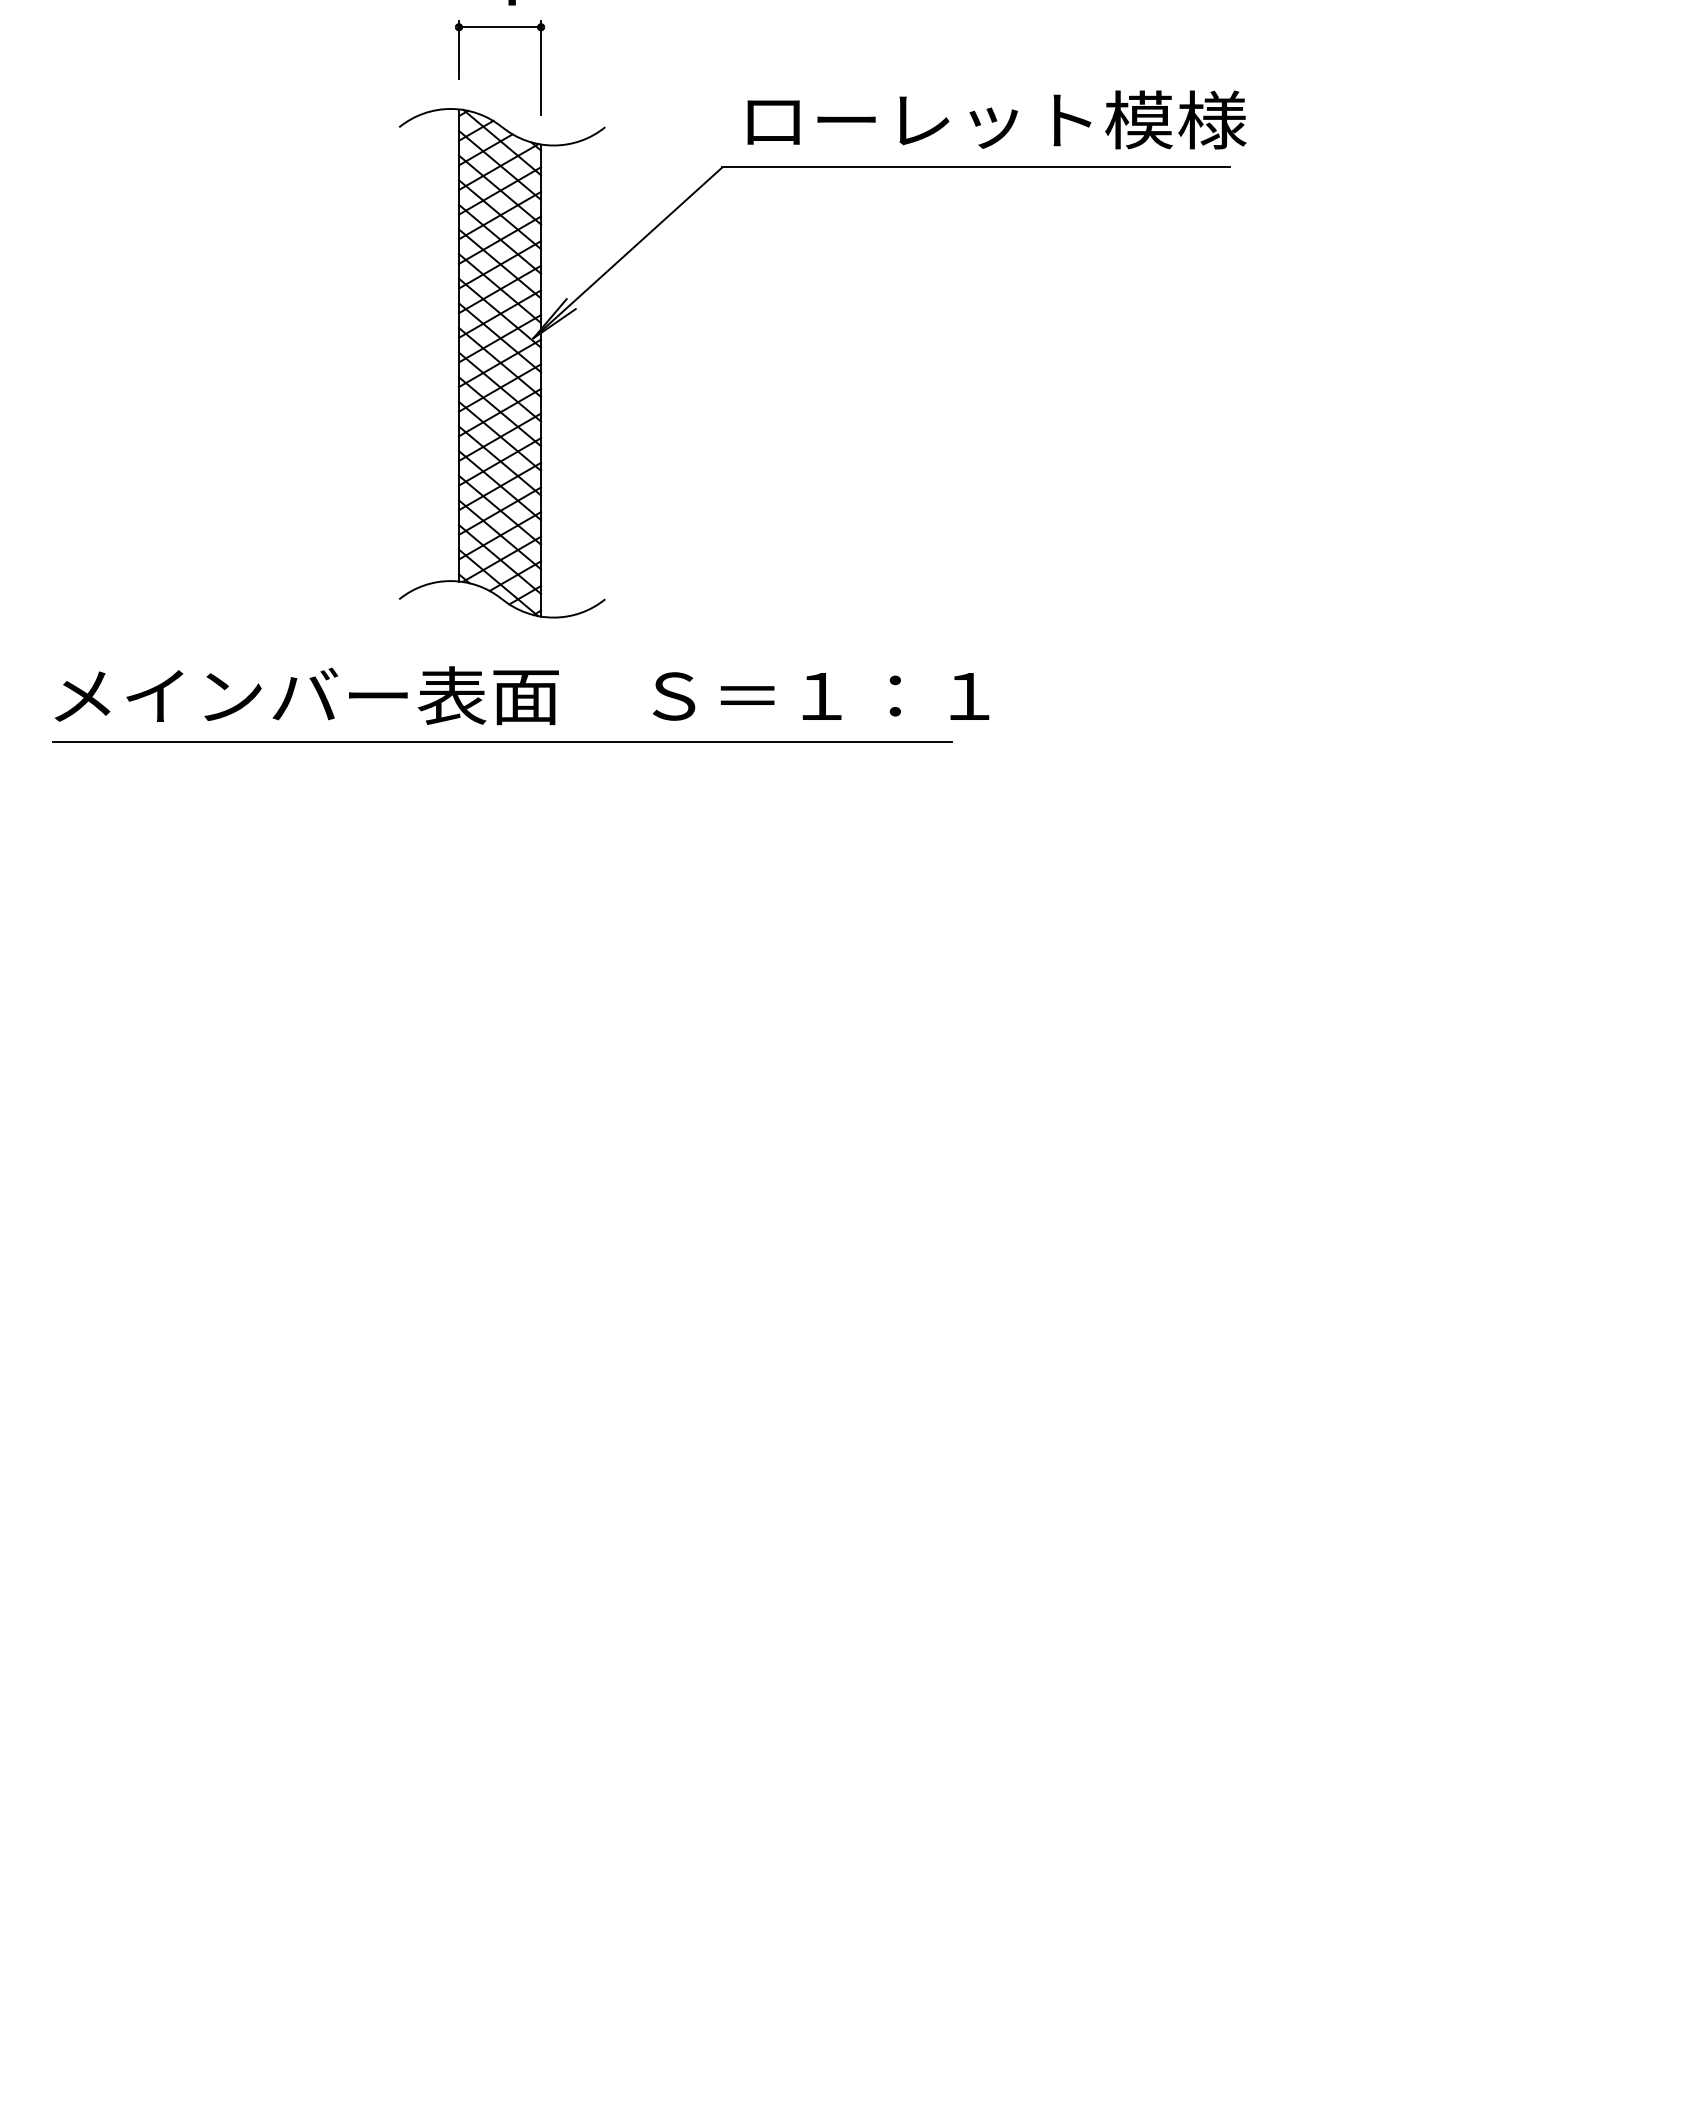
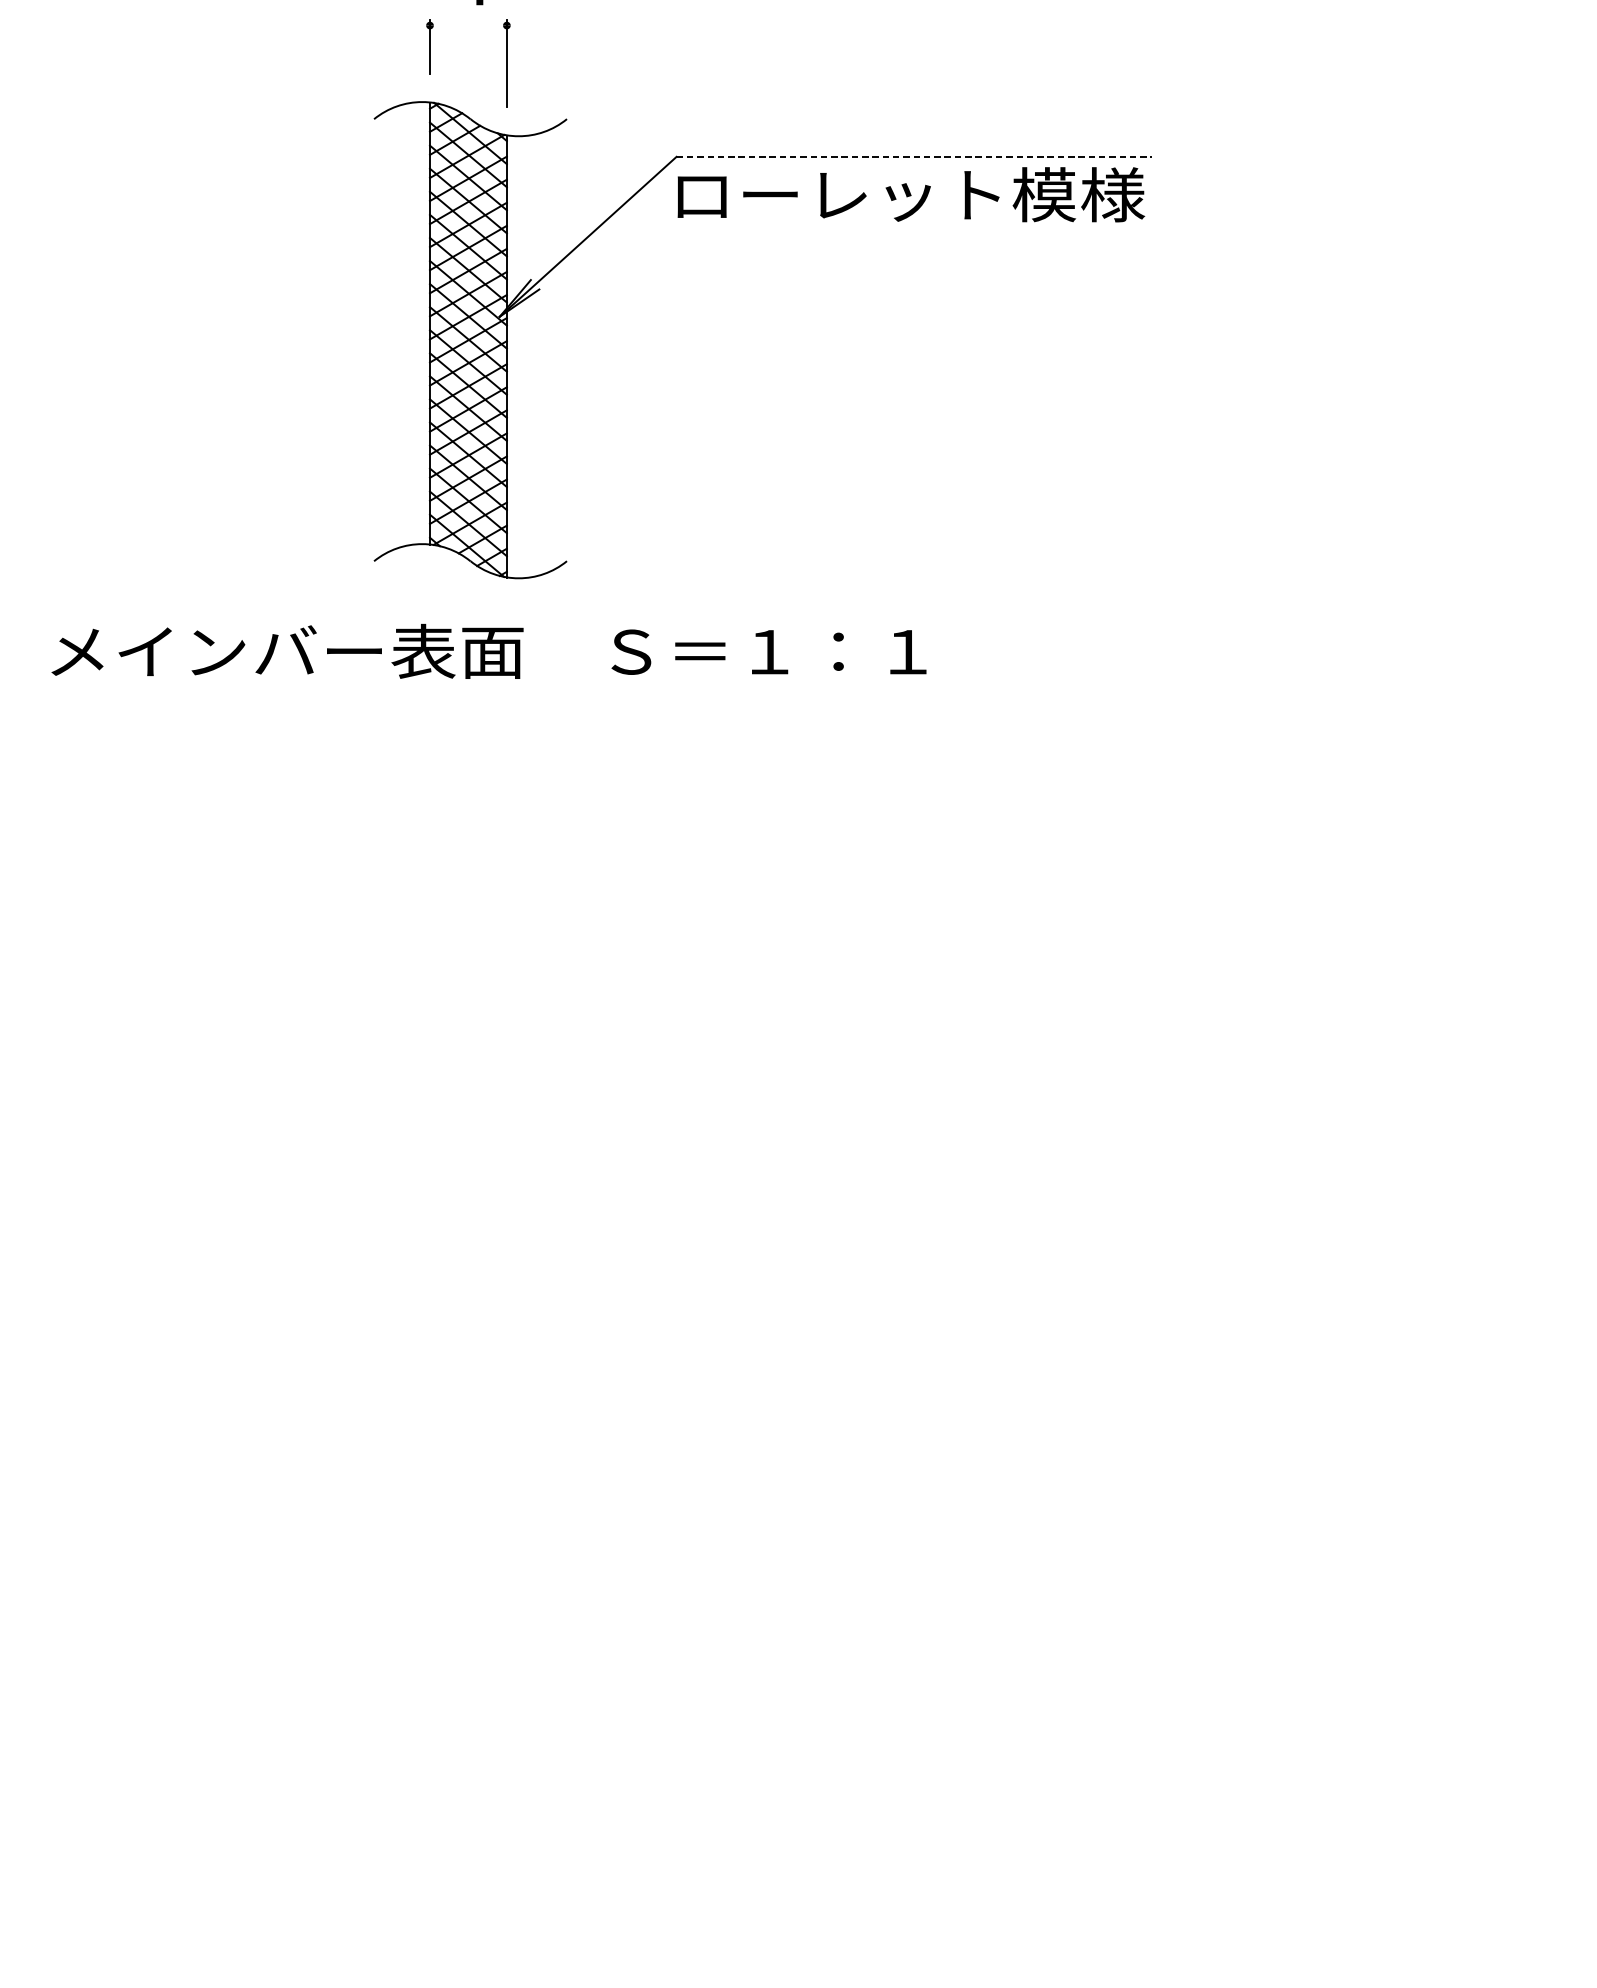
line: (499, 27) -> (467, 25), removed
text: (996, 119) -> (910, 194), moved
line: (975, 167) -> (913, 156), solid -> dashed
line: (502, 742) -> (470, 695), removed

